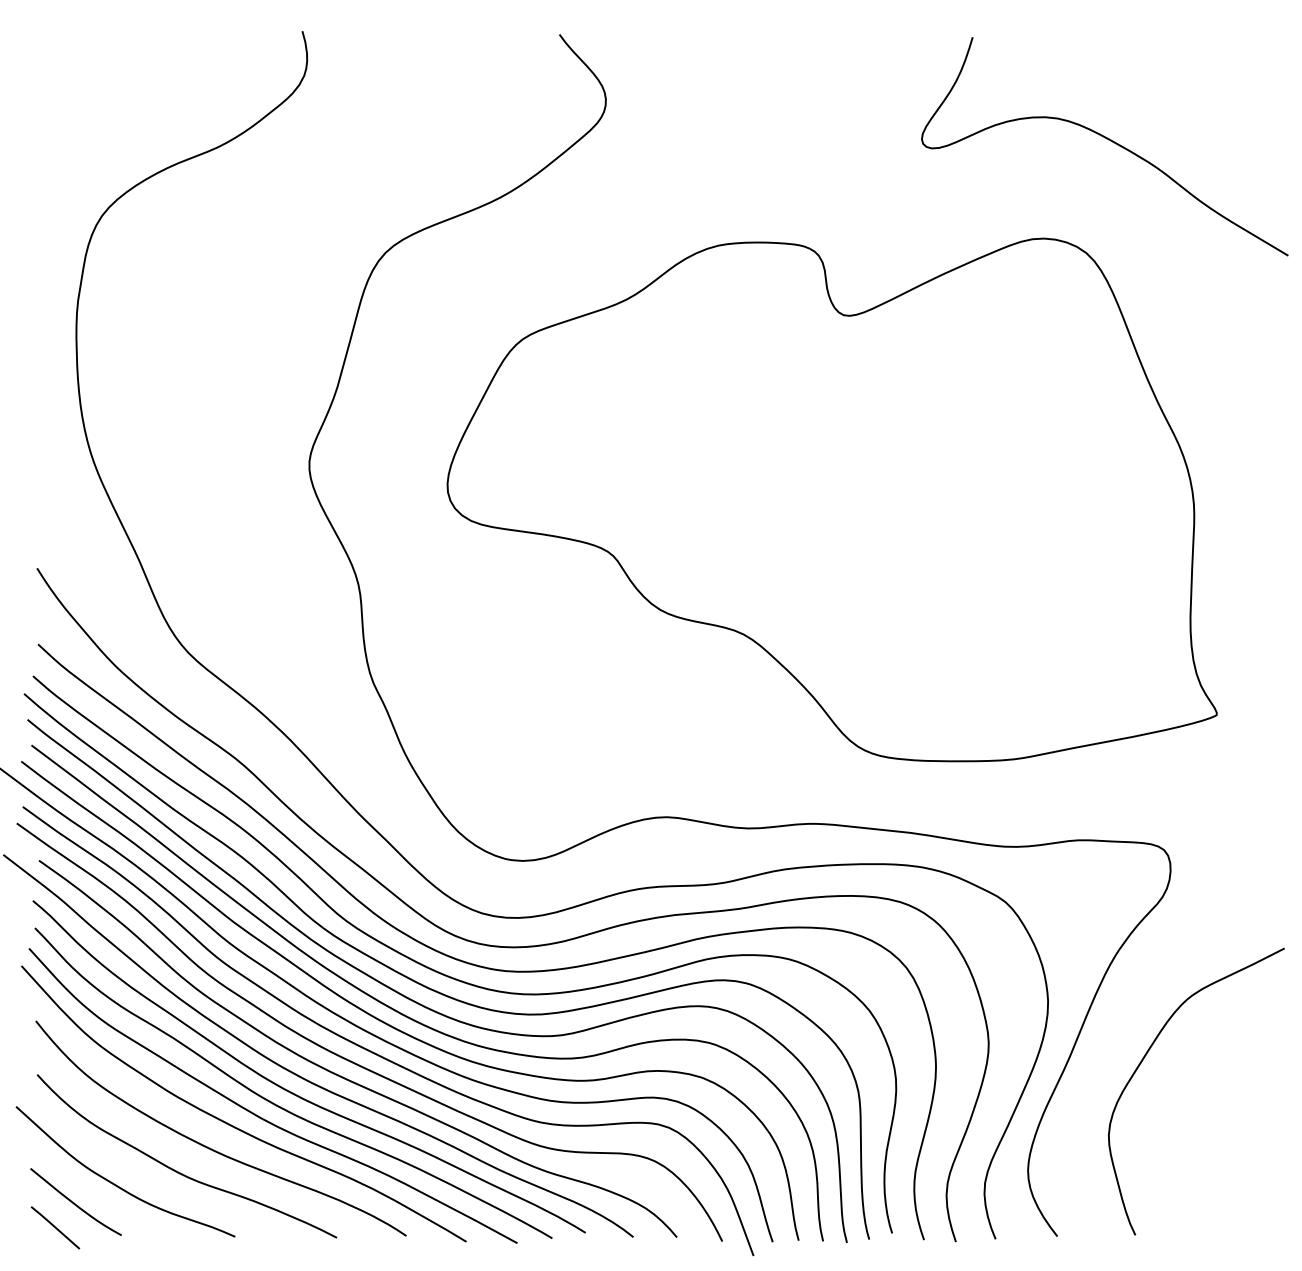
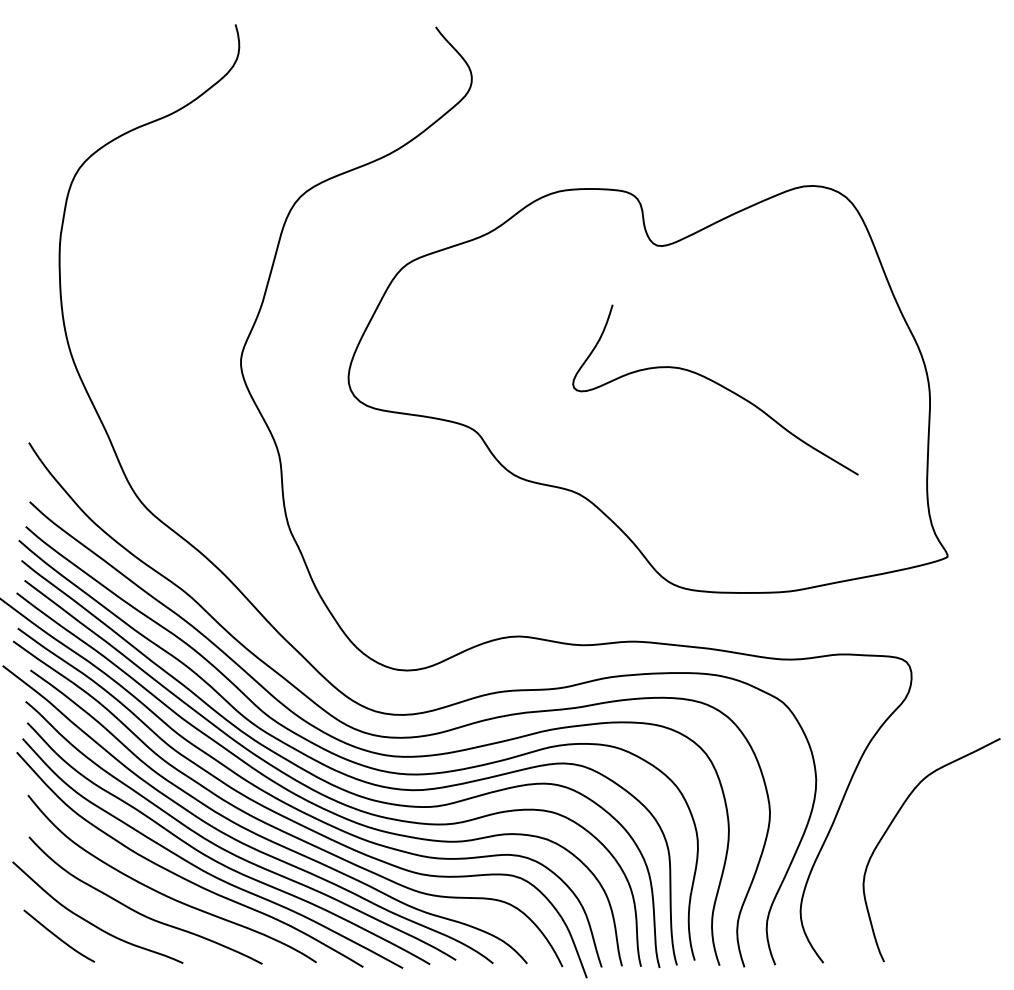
curve: (1108, 140) -> (718, 385), moved
line: (55, 1227) -> (43, 955), removed

